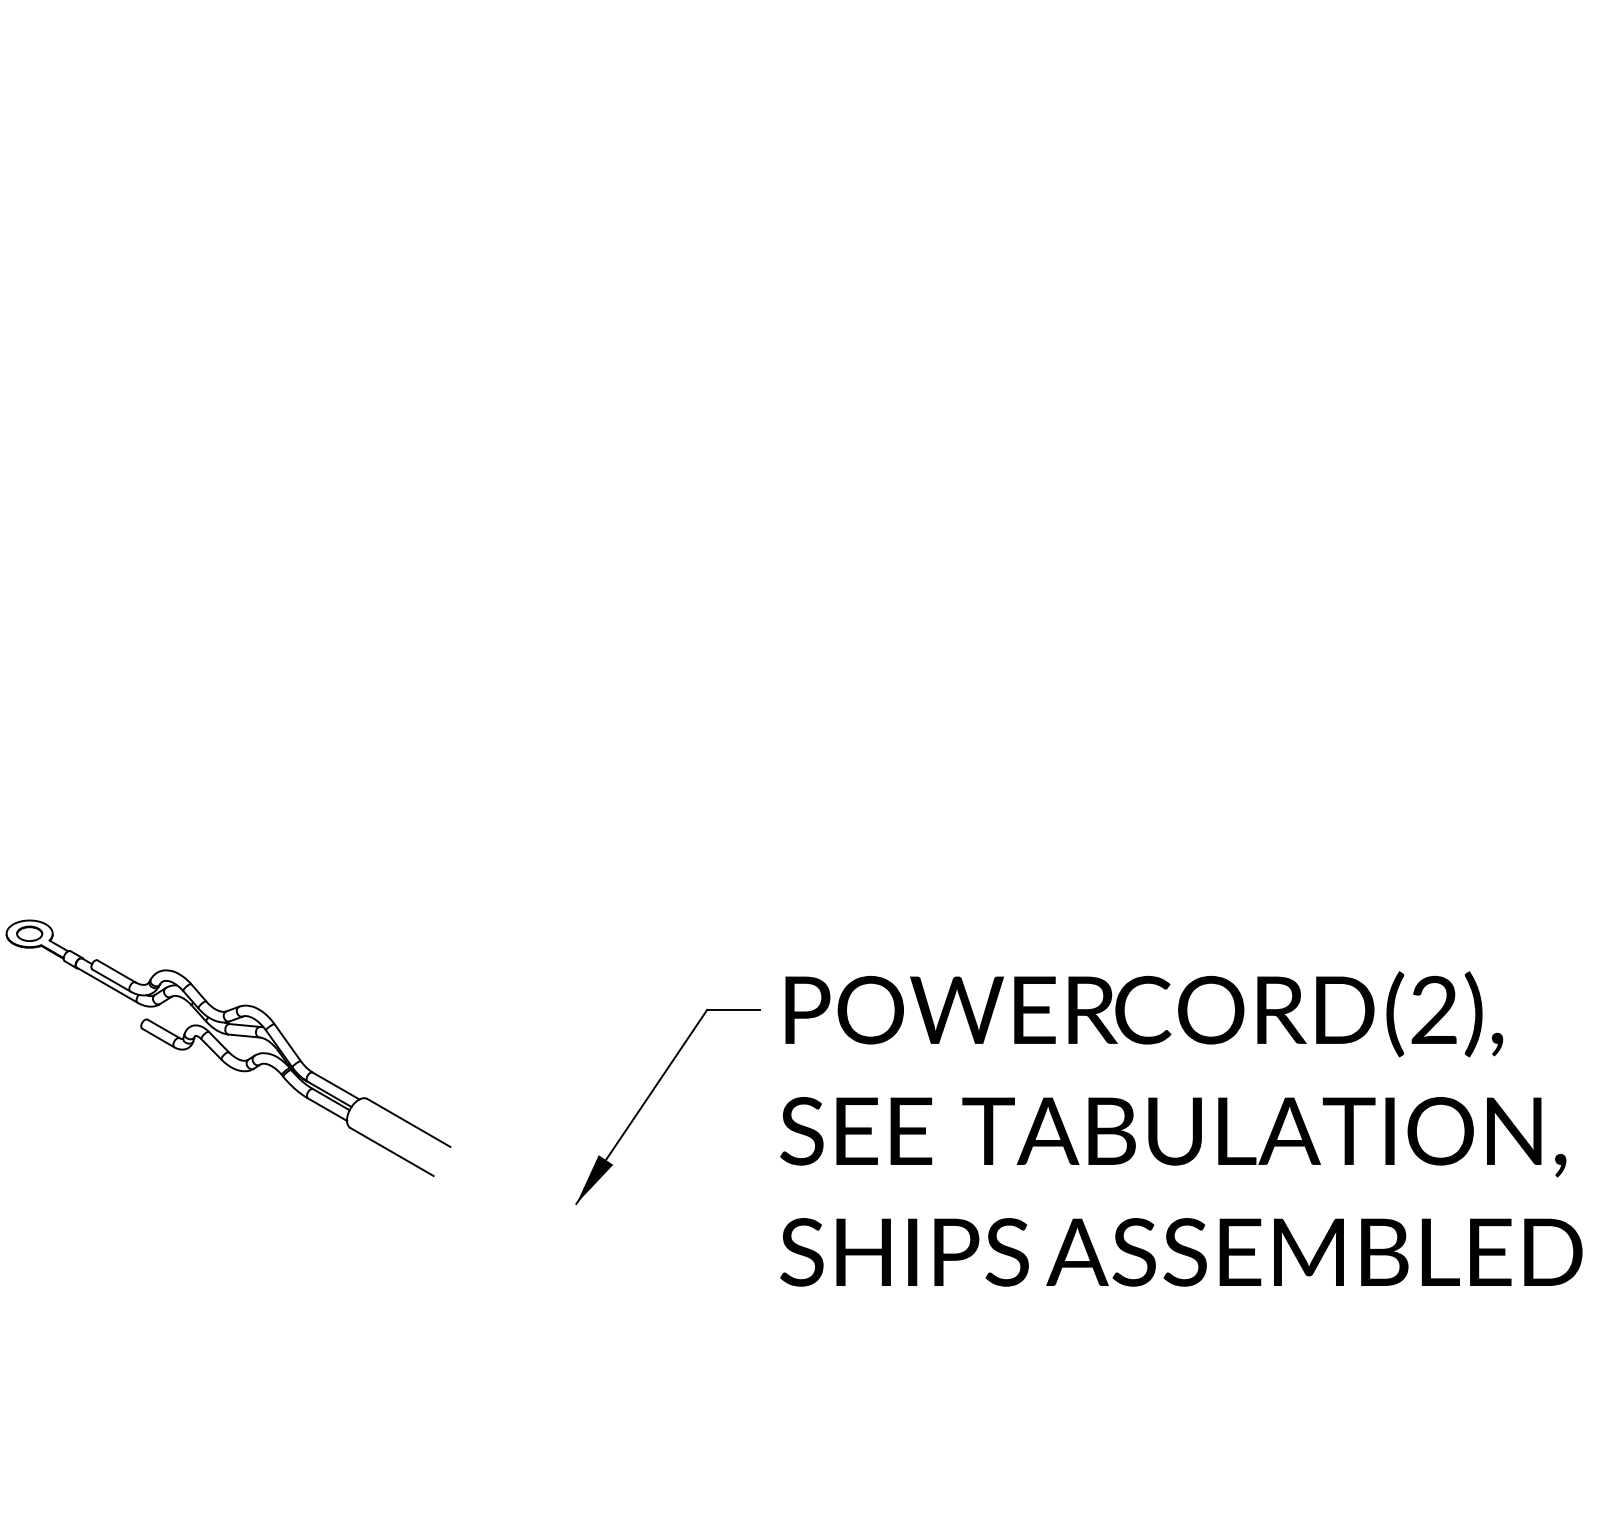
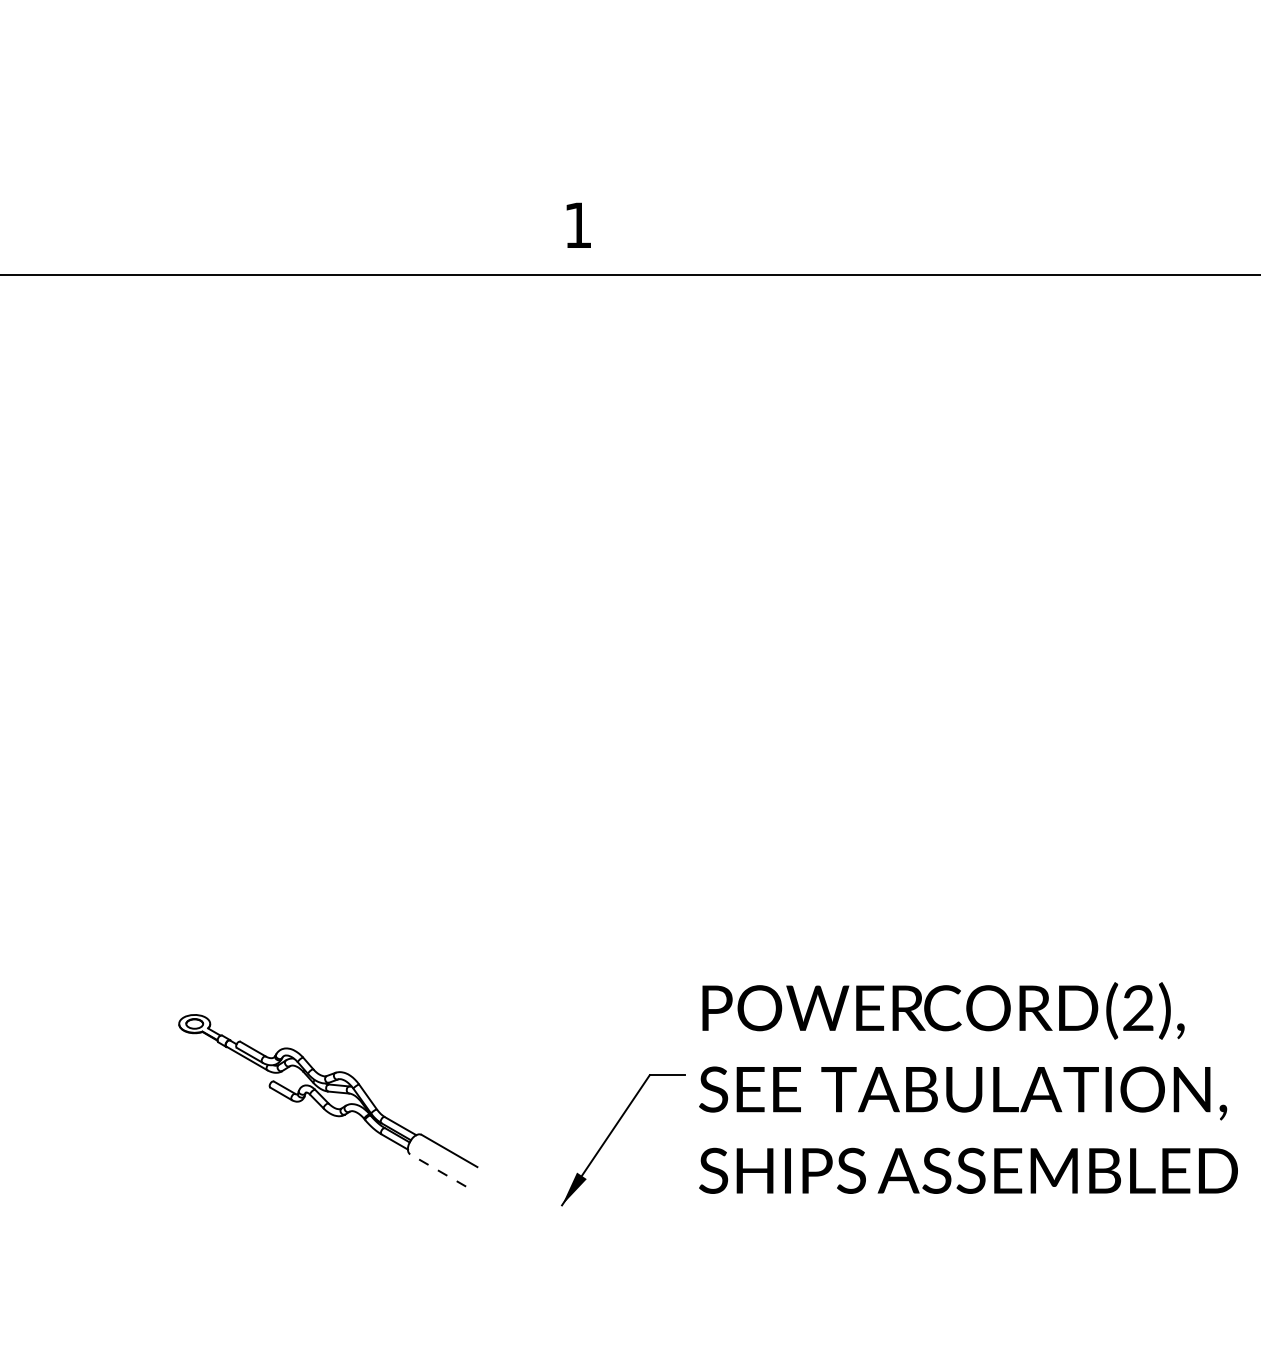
text: (1181, 1128) -> (968, 1087), moved
line: (391, 1152) -> (437, 1170), solid -> dashed

